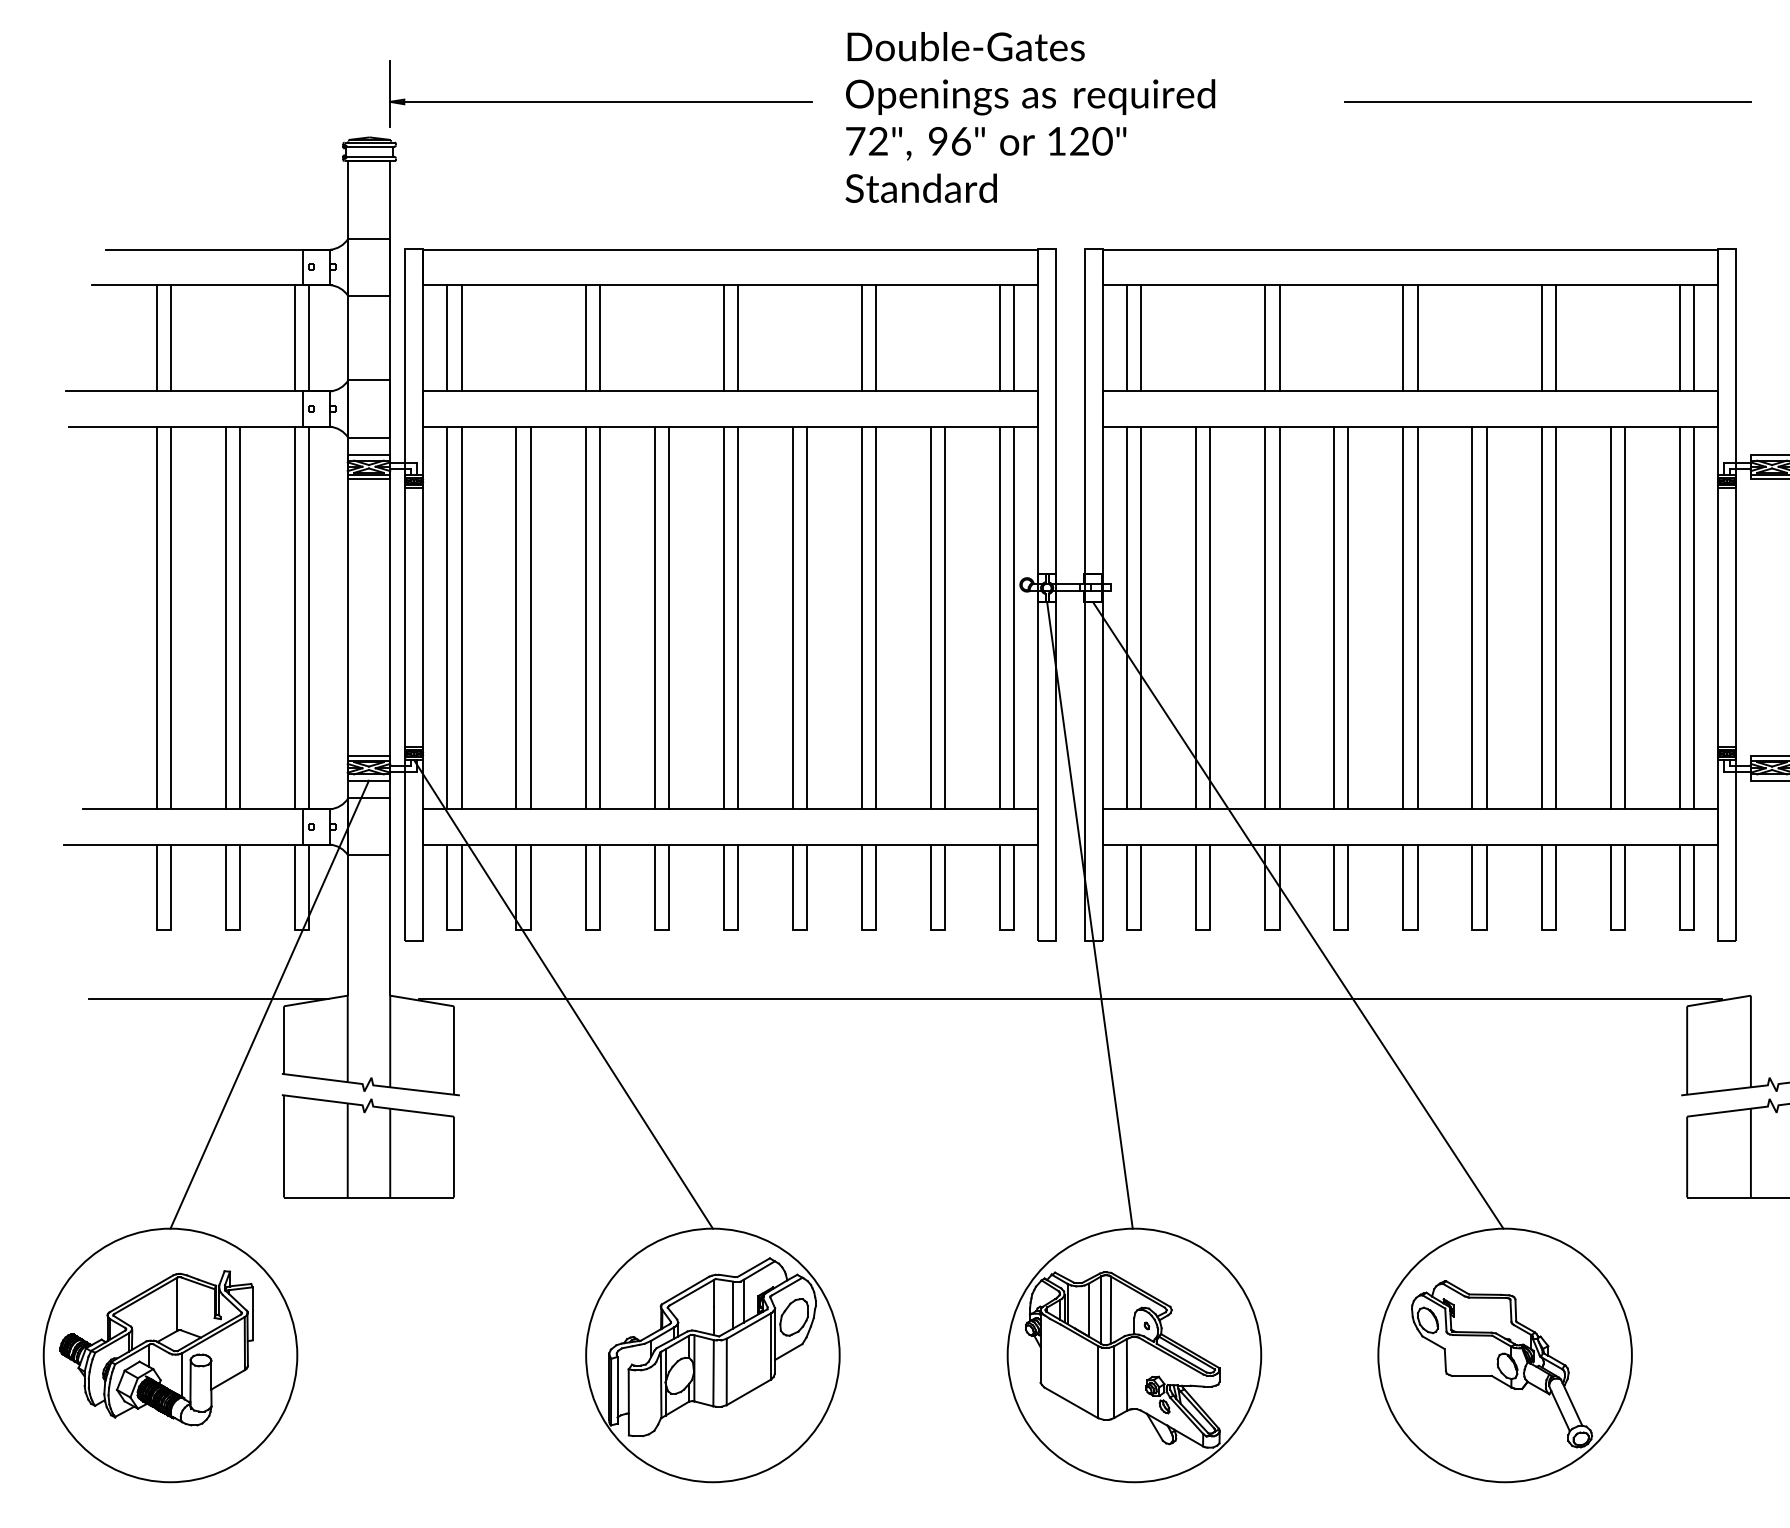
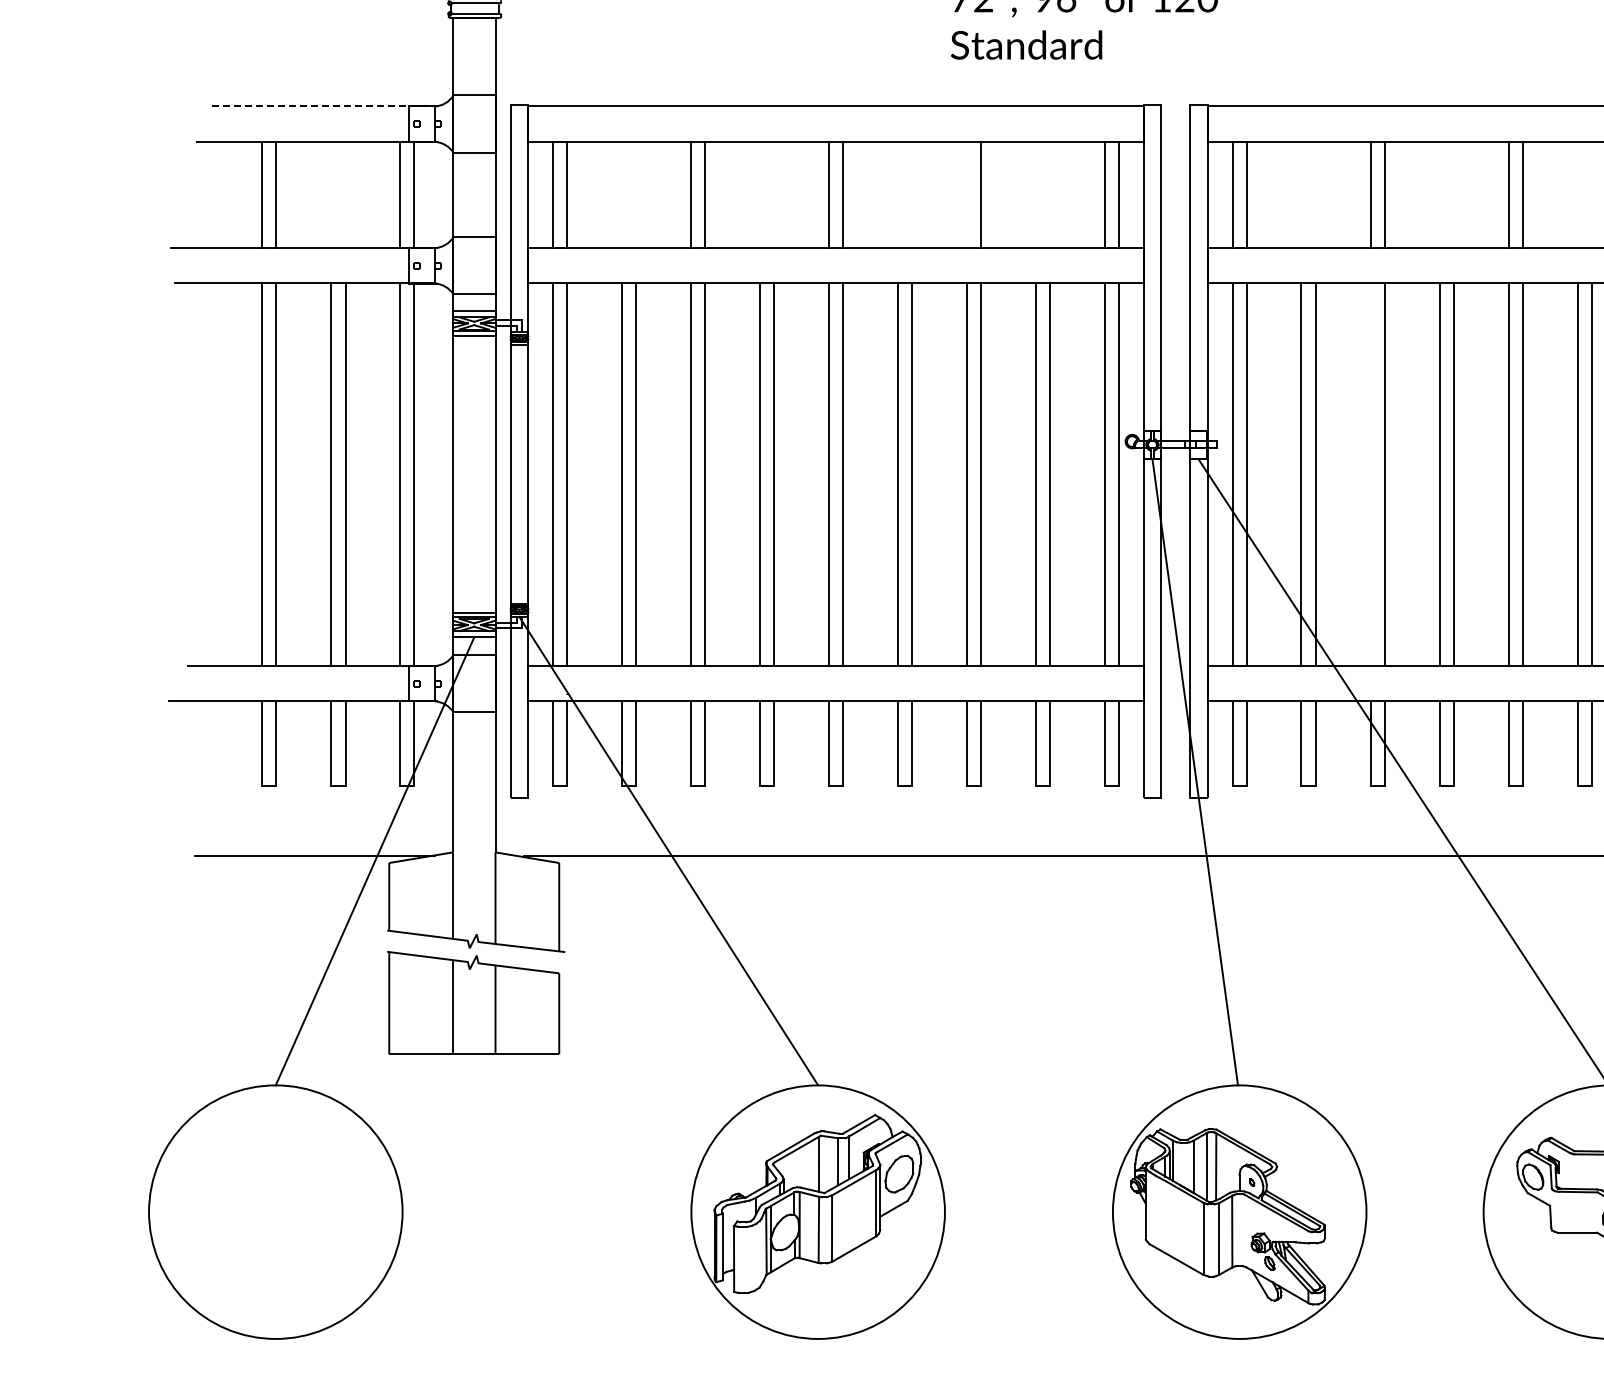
line: (218, 249) -> (323, 106), solid -> dashed
line: (861, 338) -> (966, 195), removed
line: (1265, 617) -> (1370, 474), removed
part: (156, 1348) -> (261, 1205), removed

